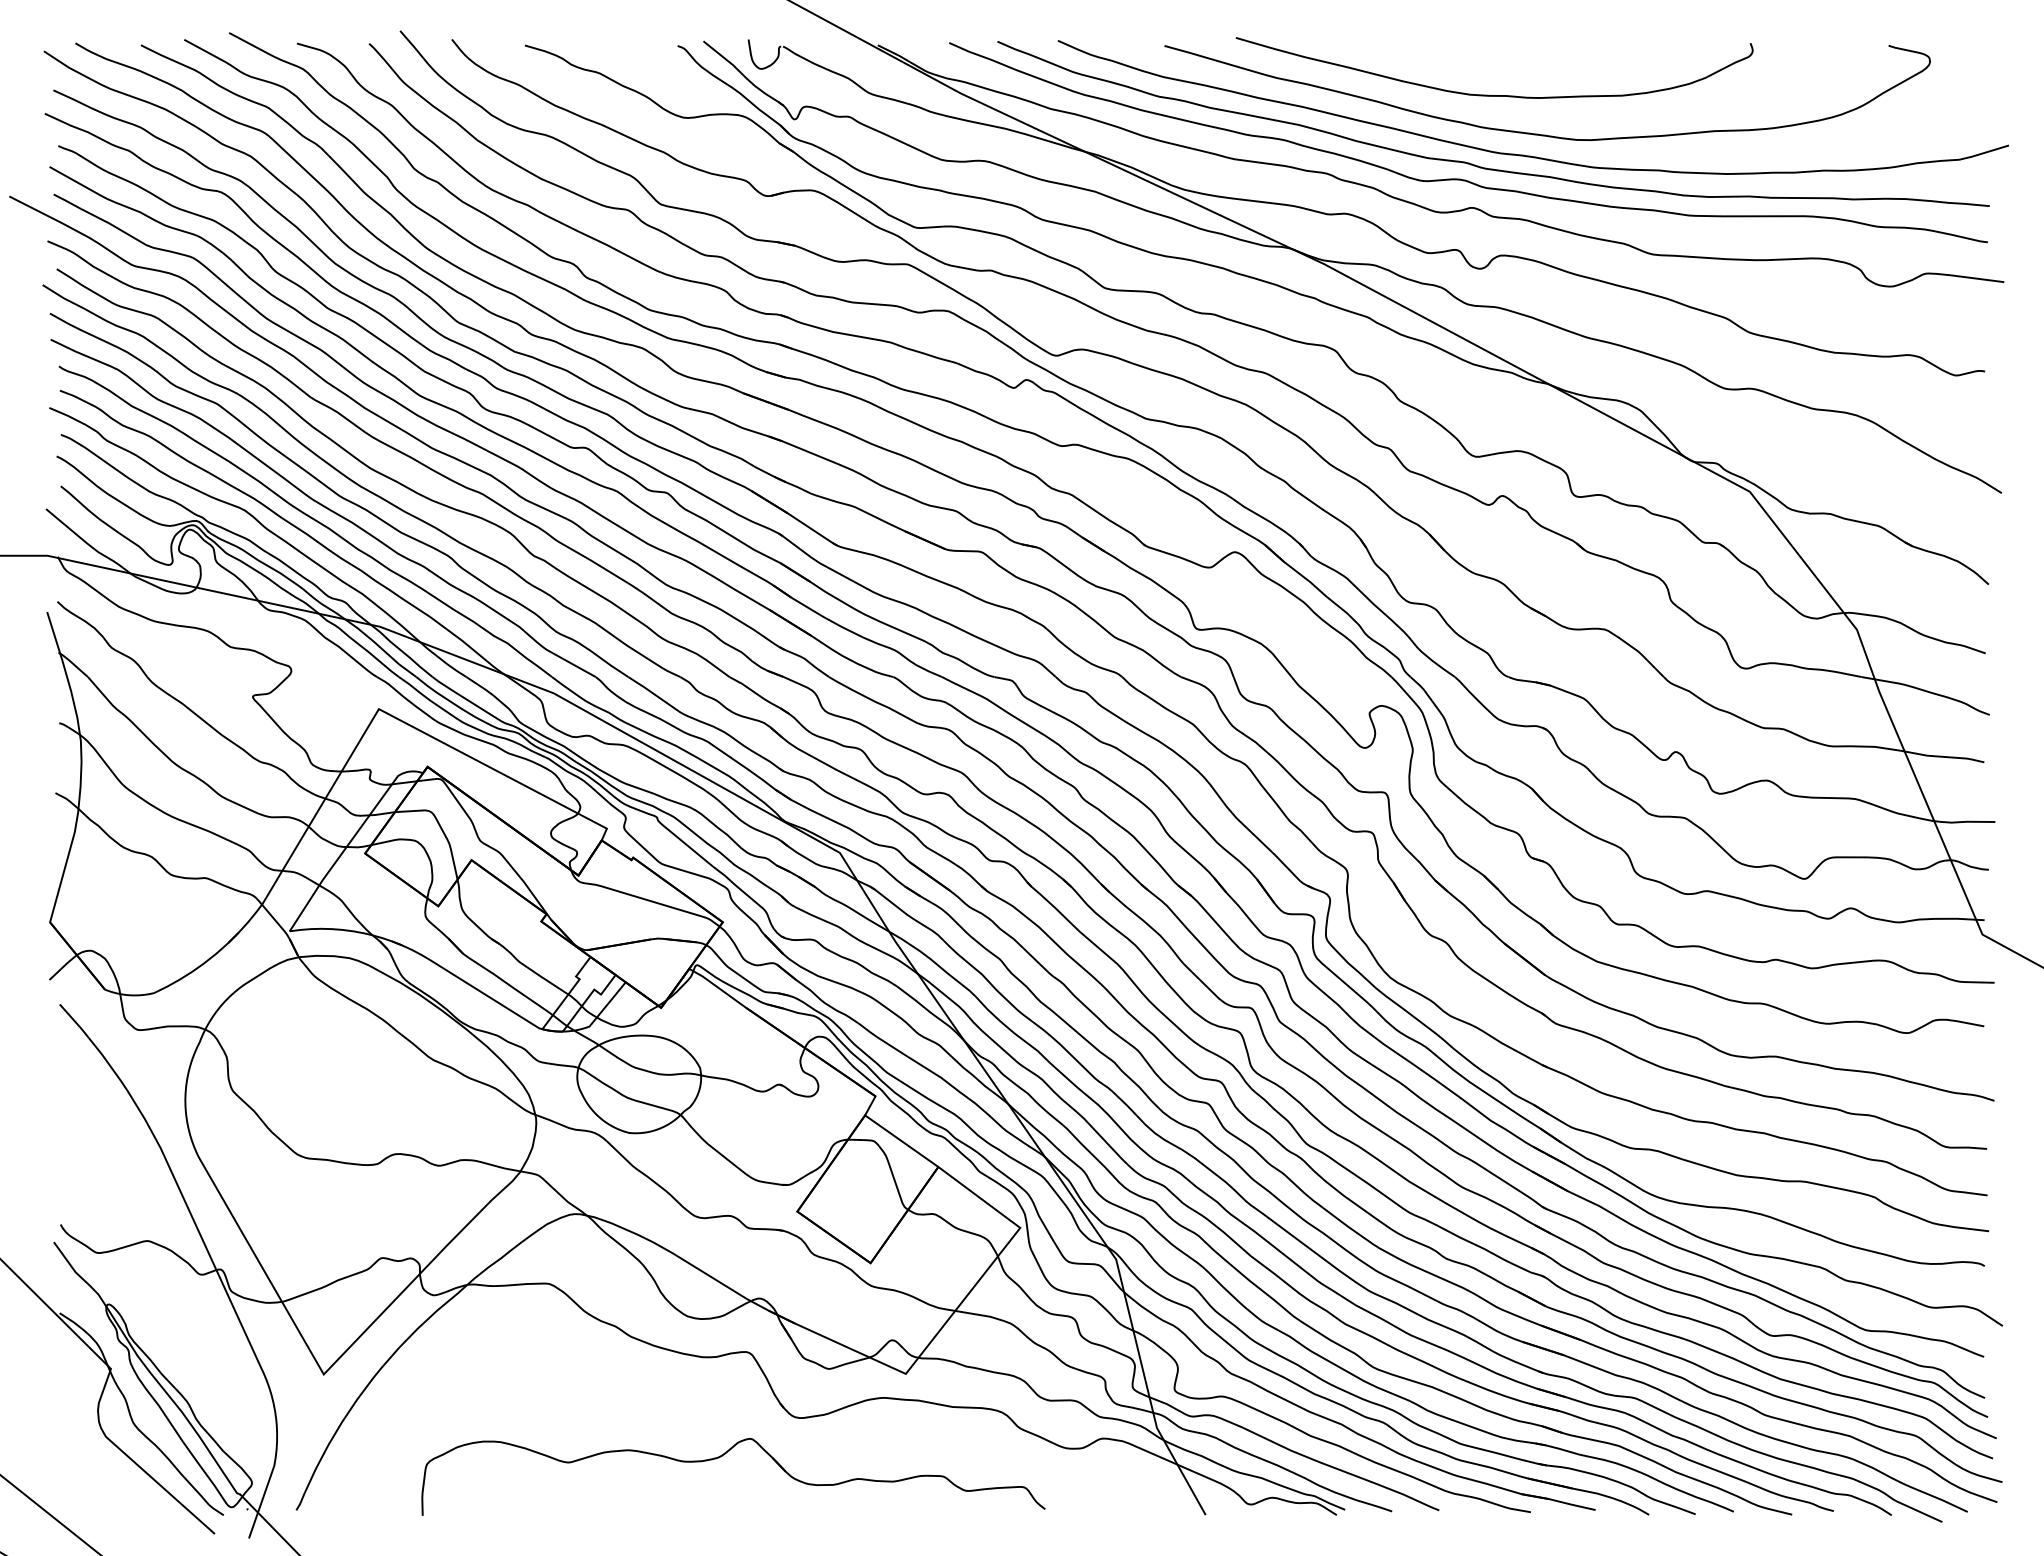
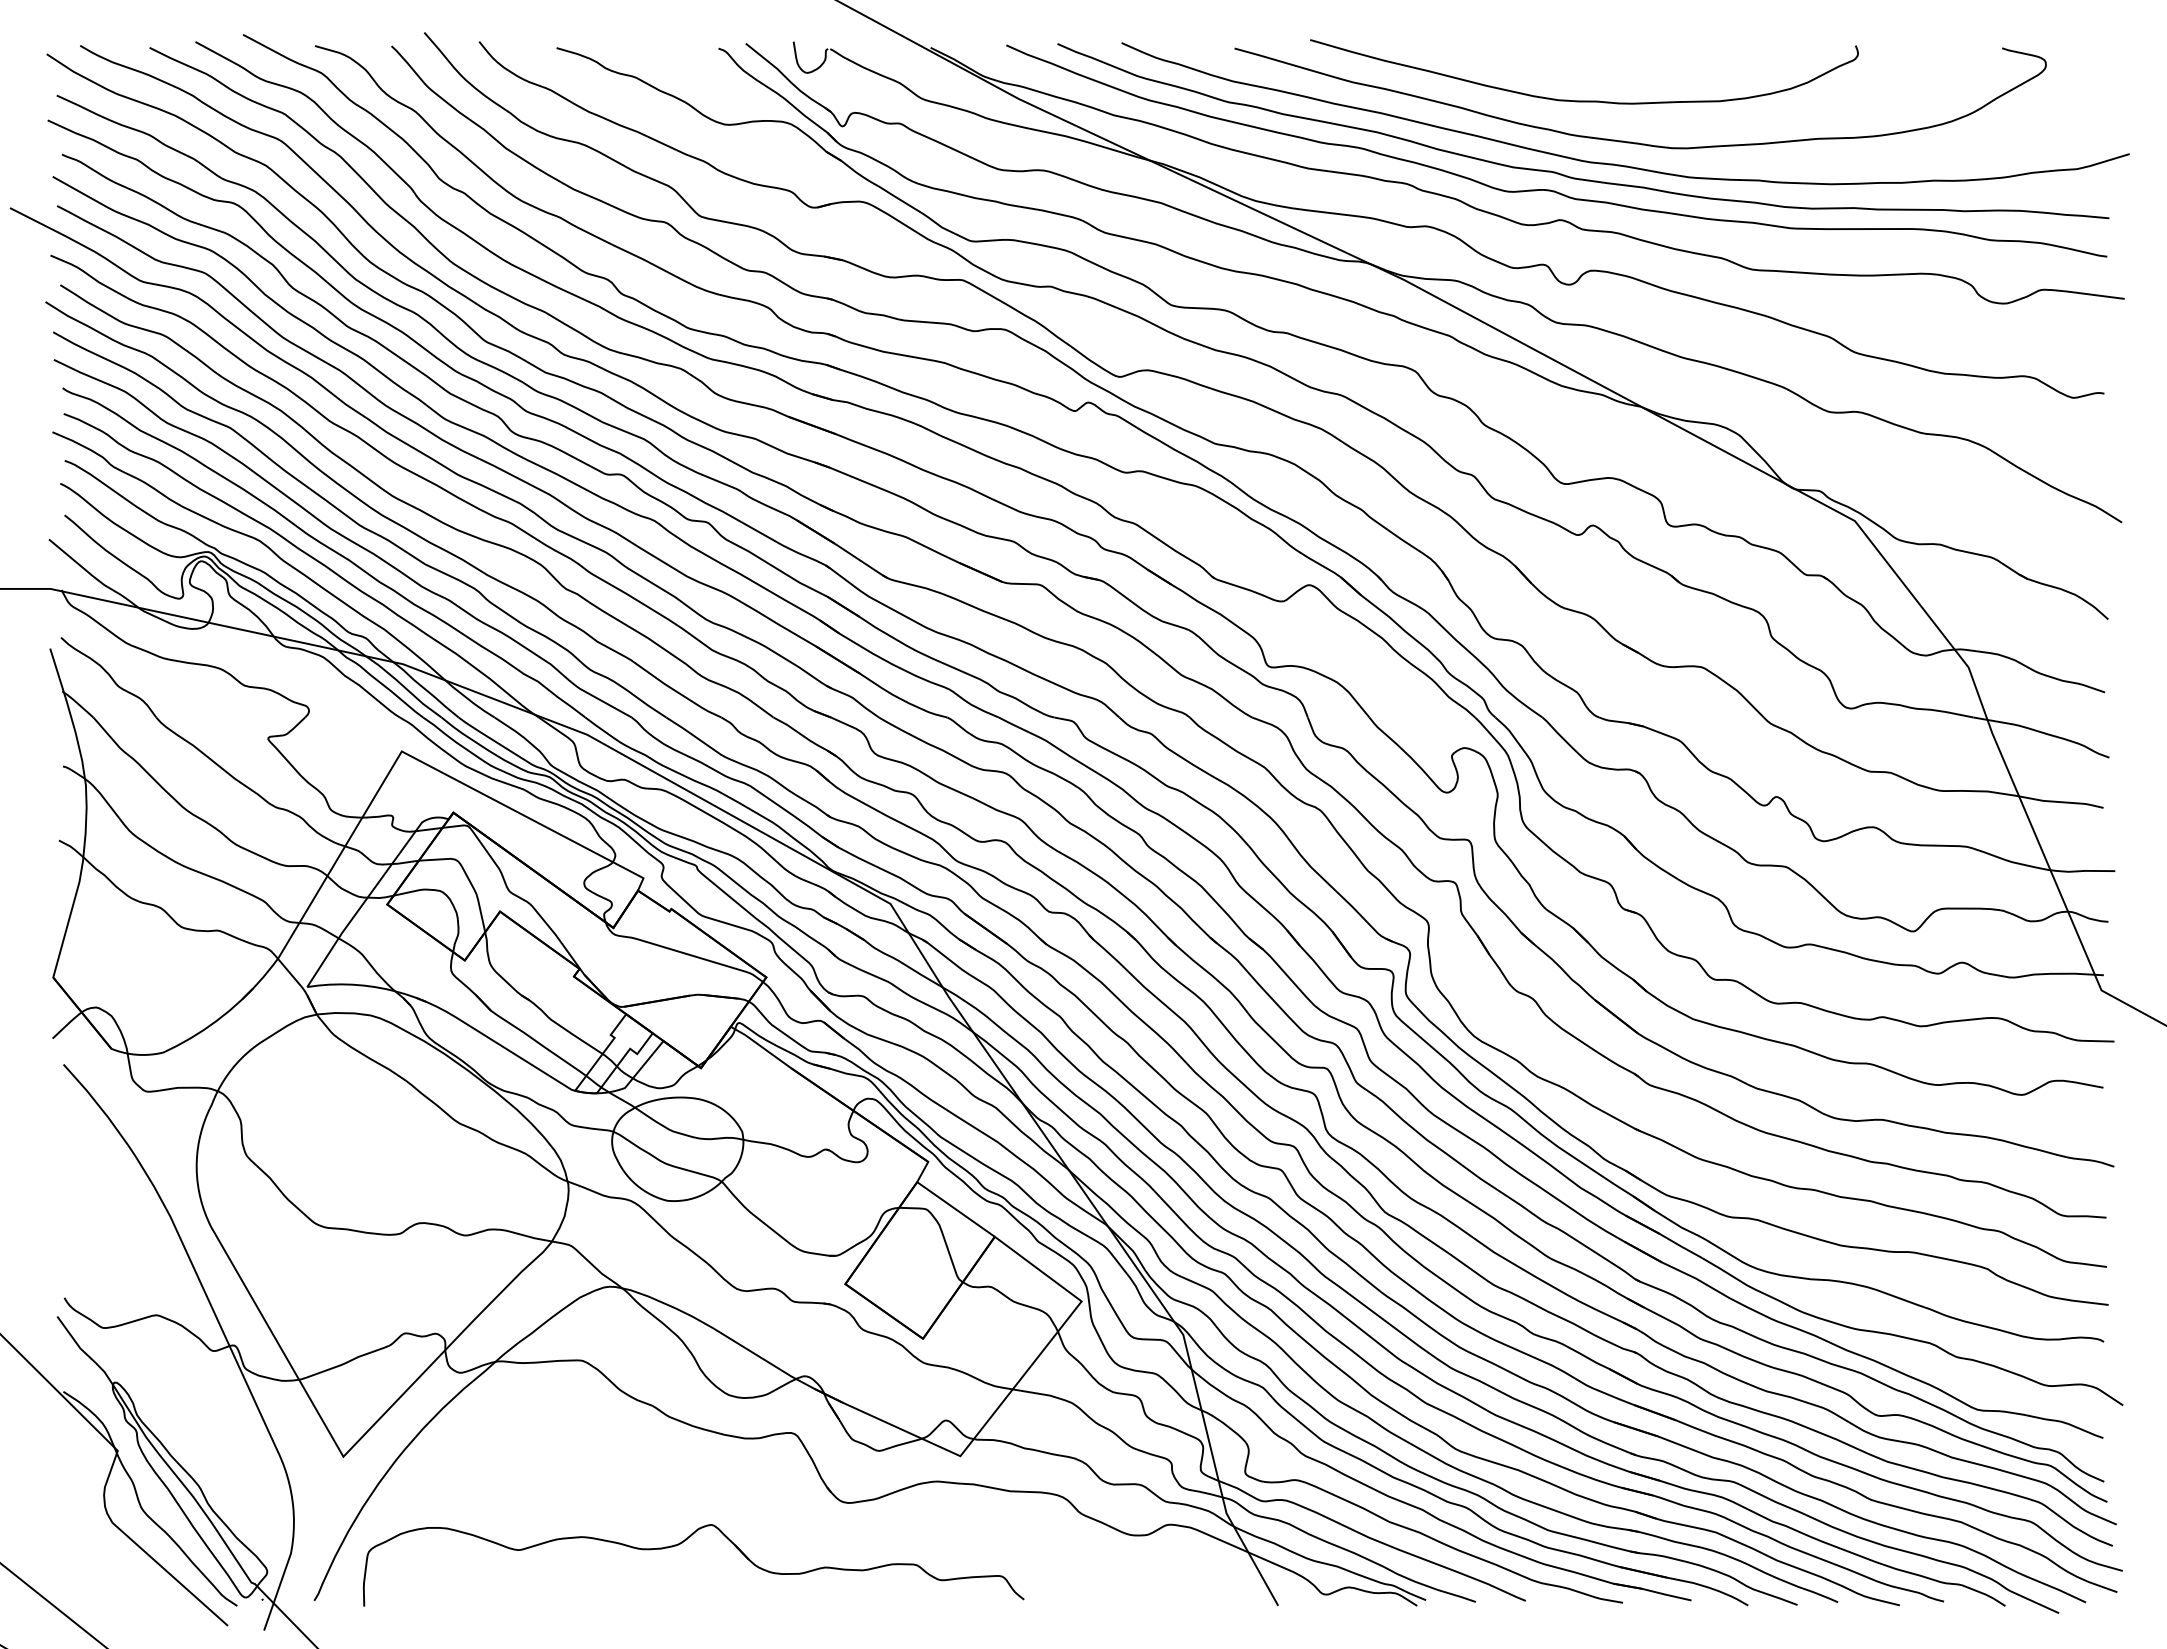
part: (722, 1456) -> (682, 1543), moved

